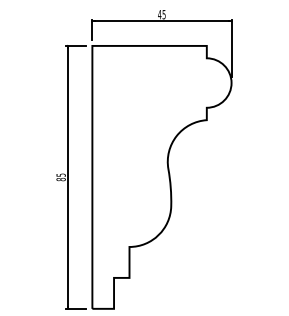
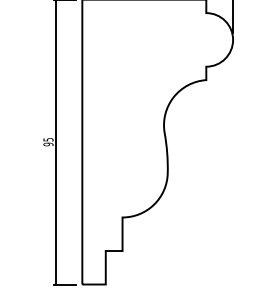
text: (60, 179) -> (47, 144), 85 -> 95

